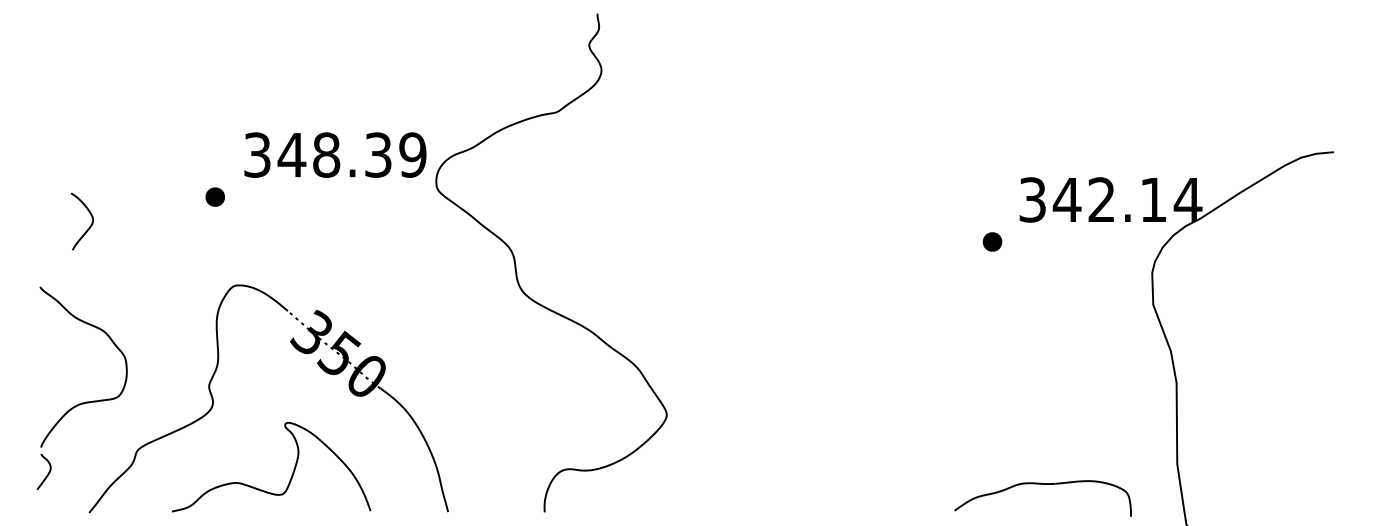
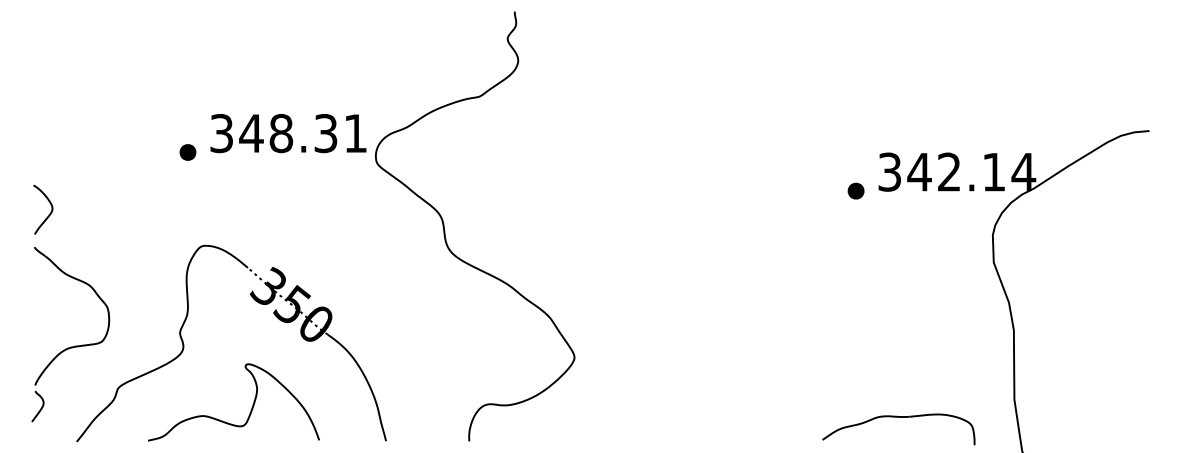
text: (412, 154) -> (355, 132), 348.39 -> 348.31
part: (214, 196) -> (187, 151), moved
curve: (88, 227) -> (48, 214), moved
part: (992, 241) -> (856, 190), moved

